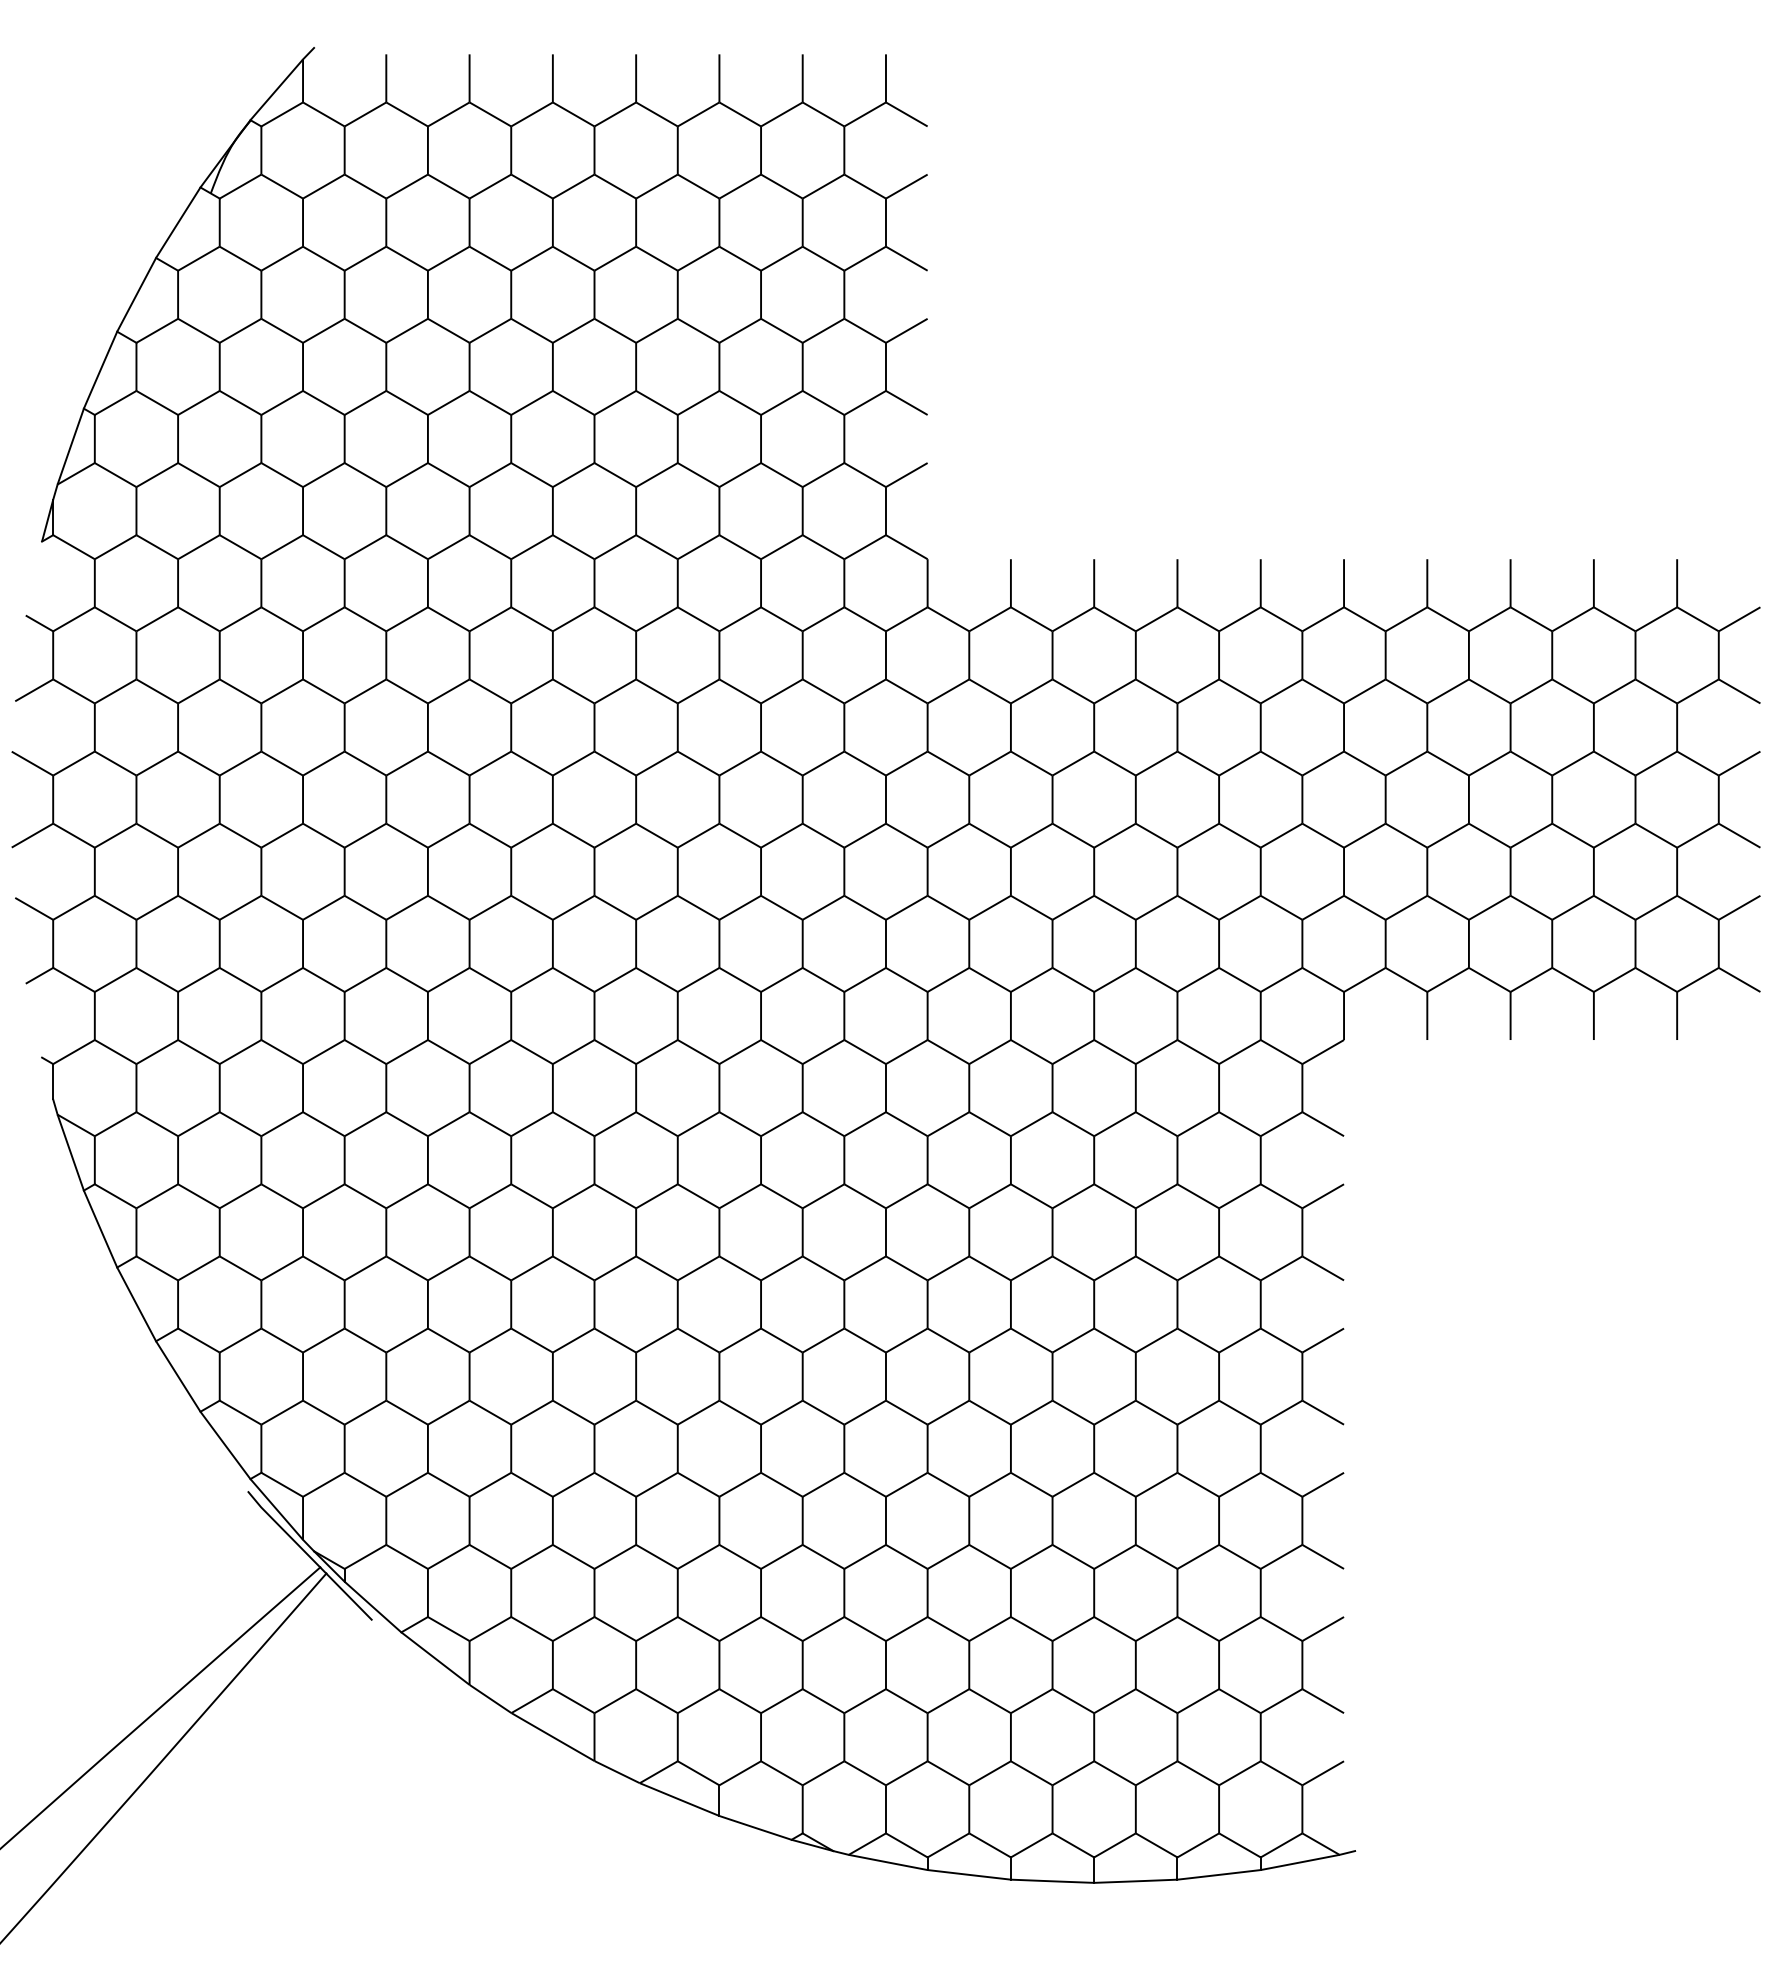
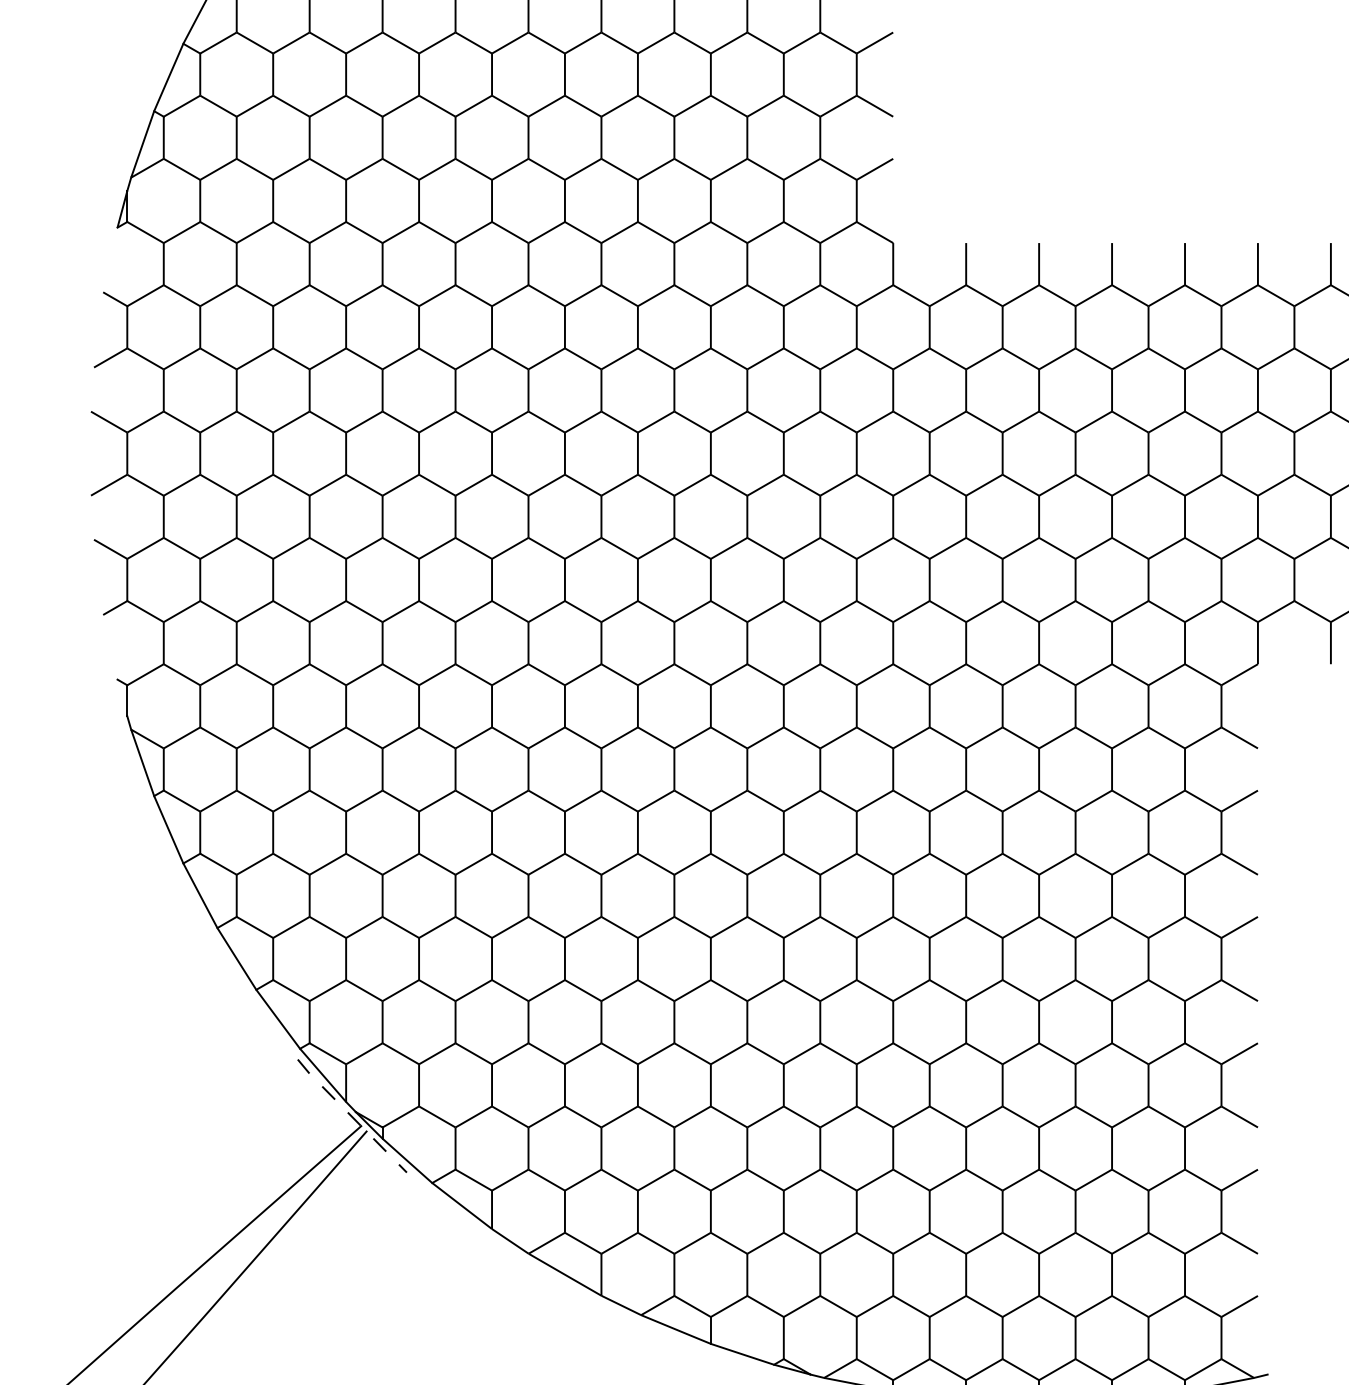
line: (309, 1556) -> (351, 1116), solid -> dashed

